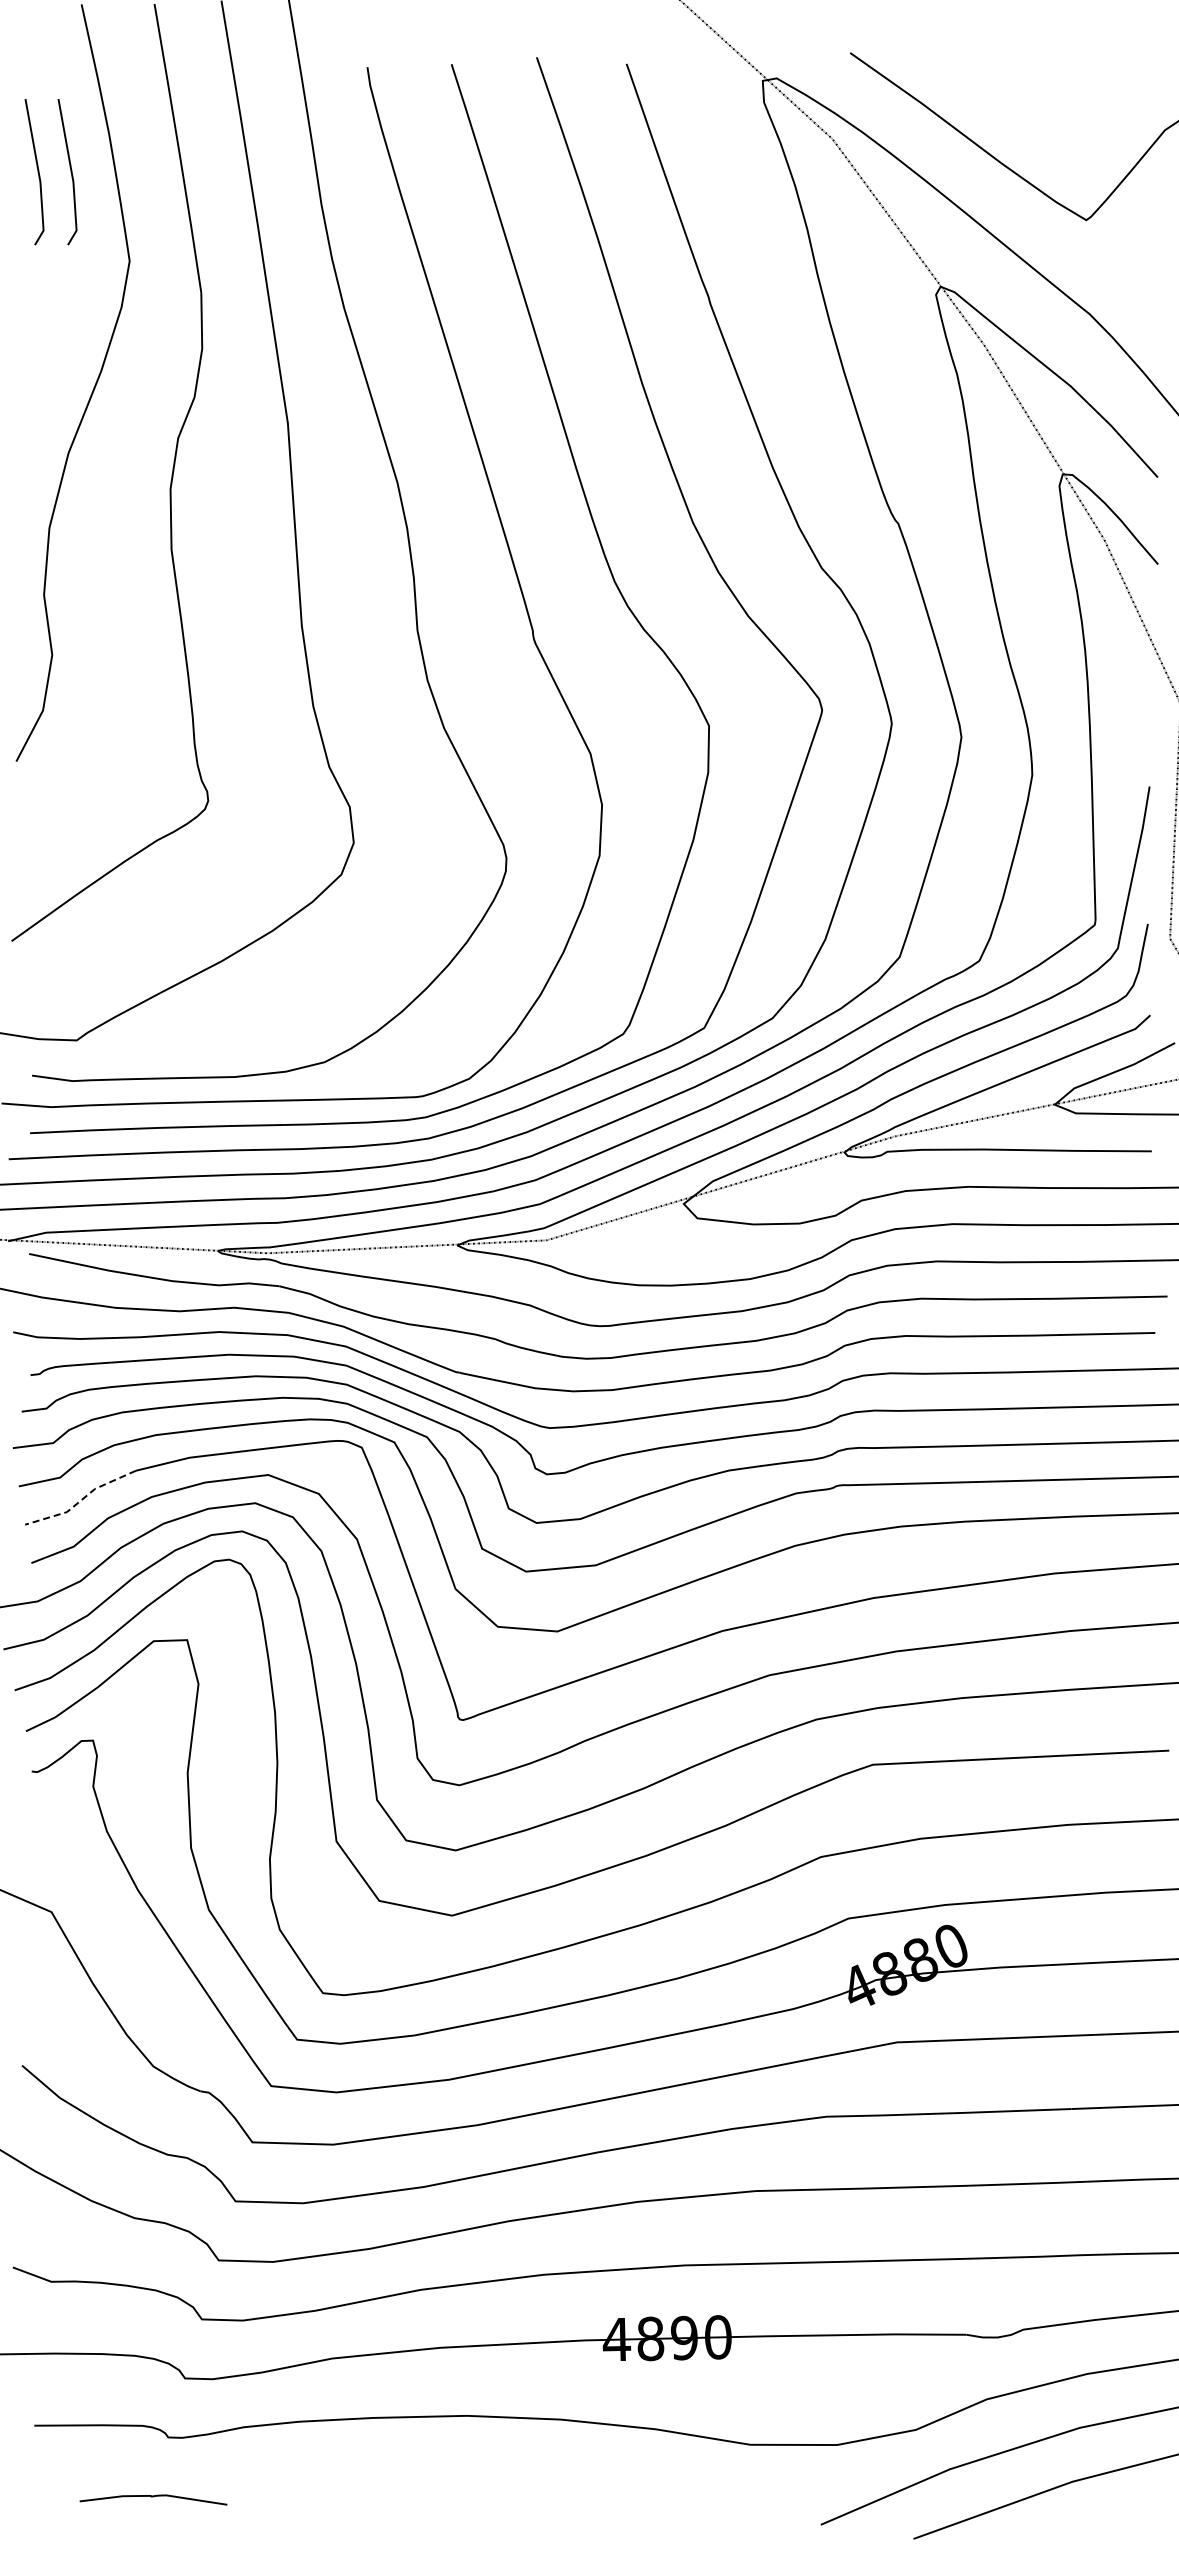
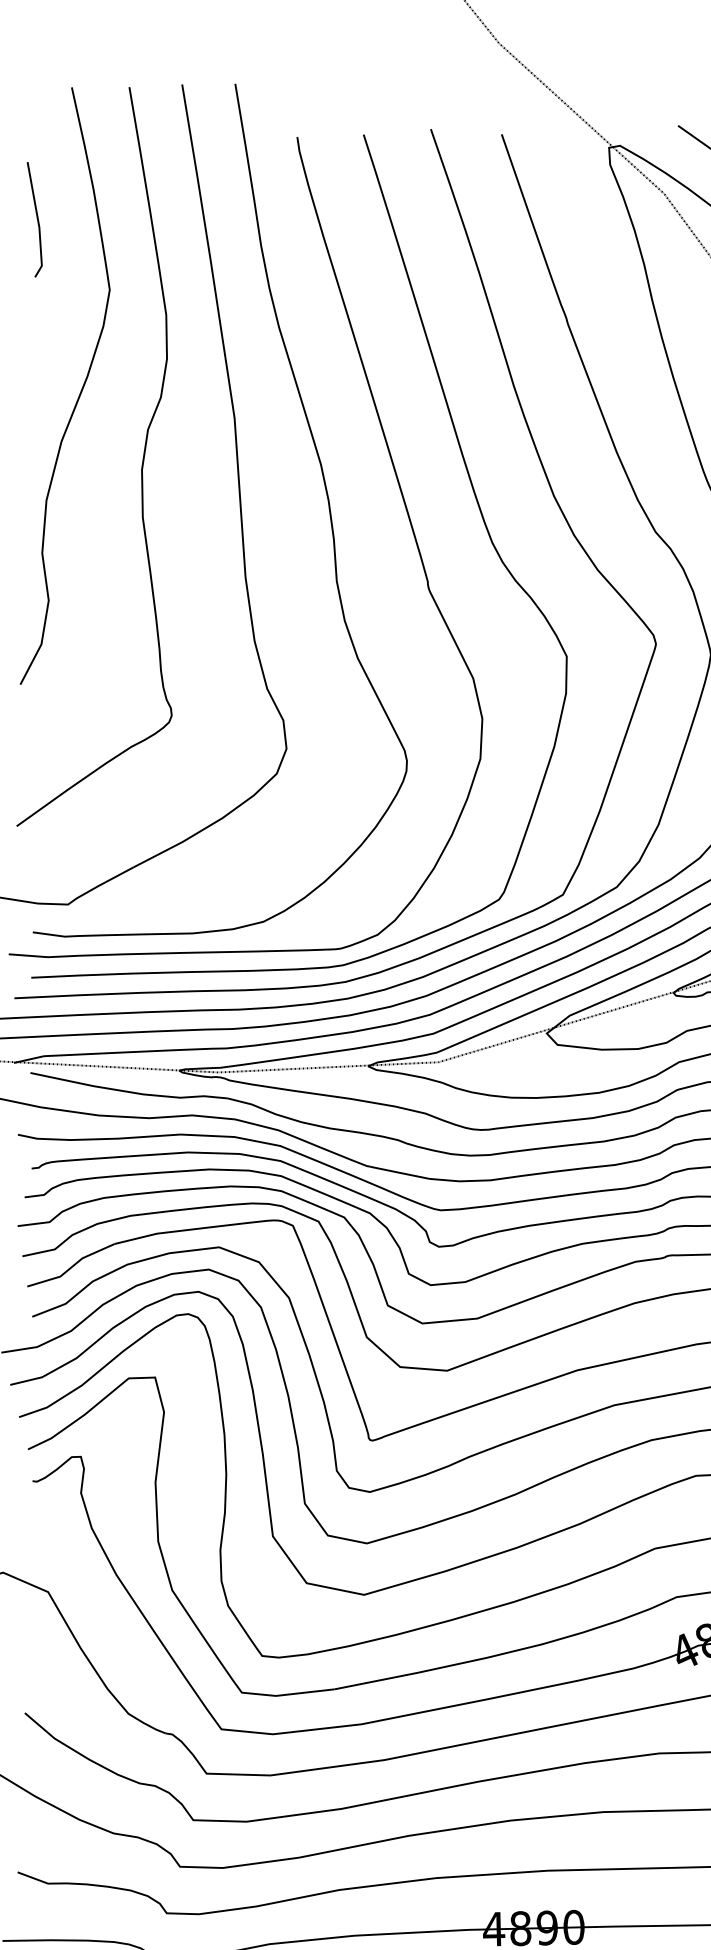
line: (70, 172) -> (63, 220), removed
line: (81, 1500) -> (71, 1267), dashed -> solid

